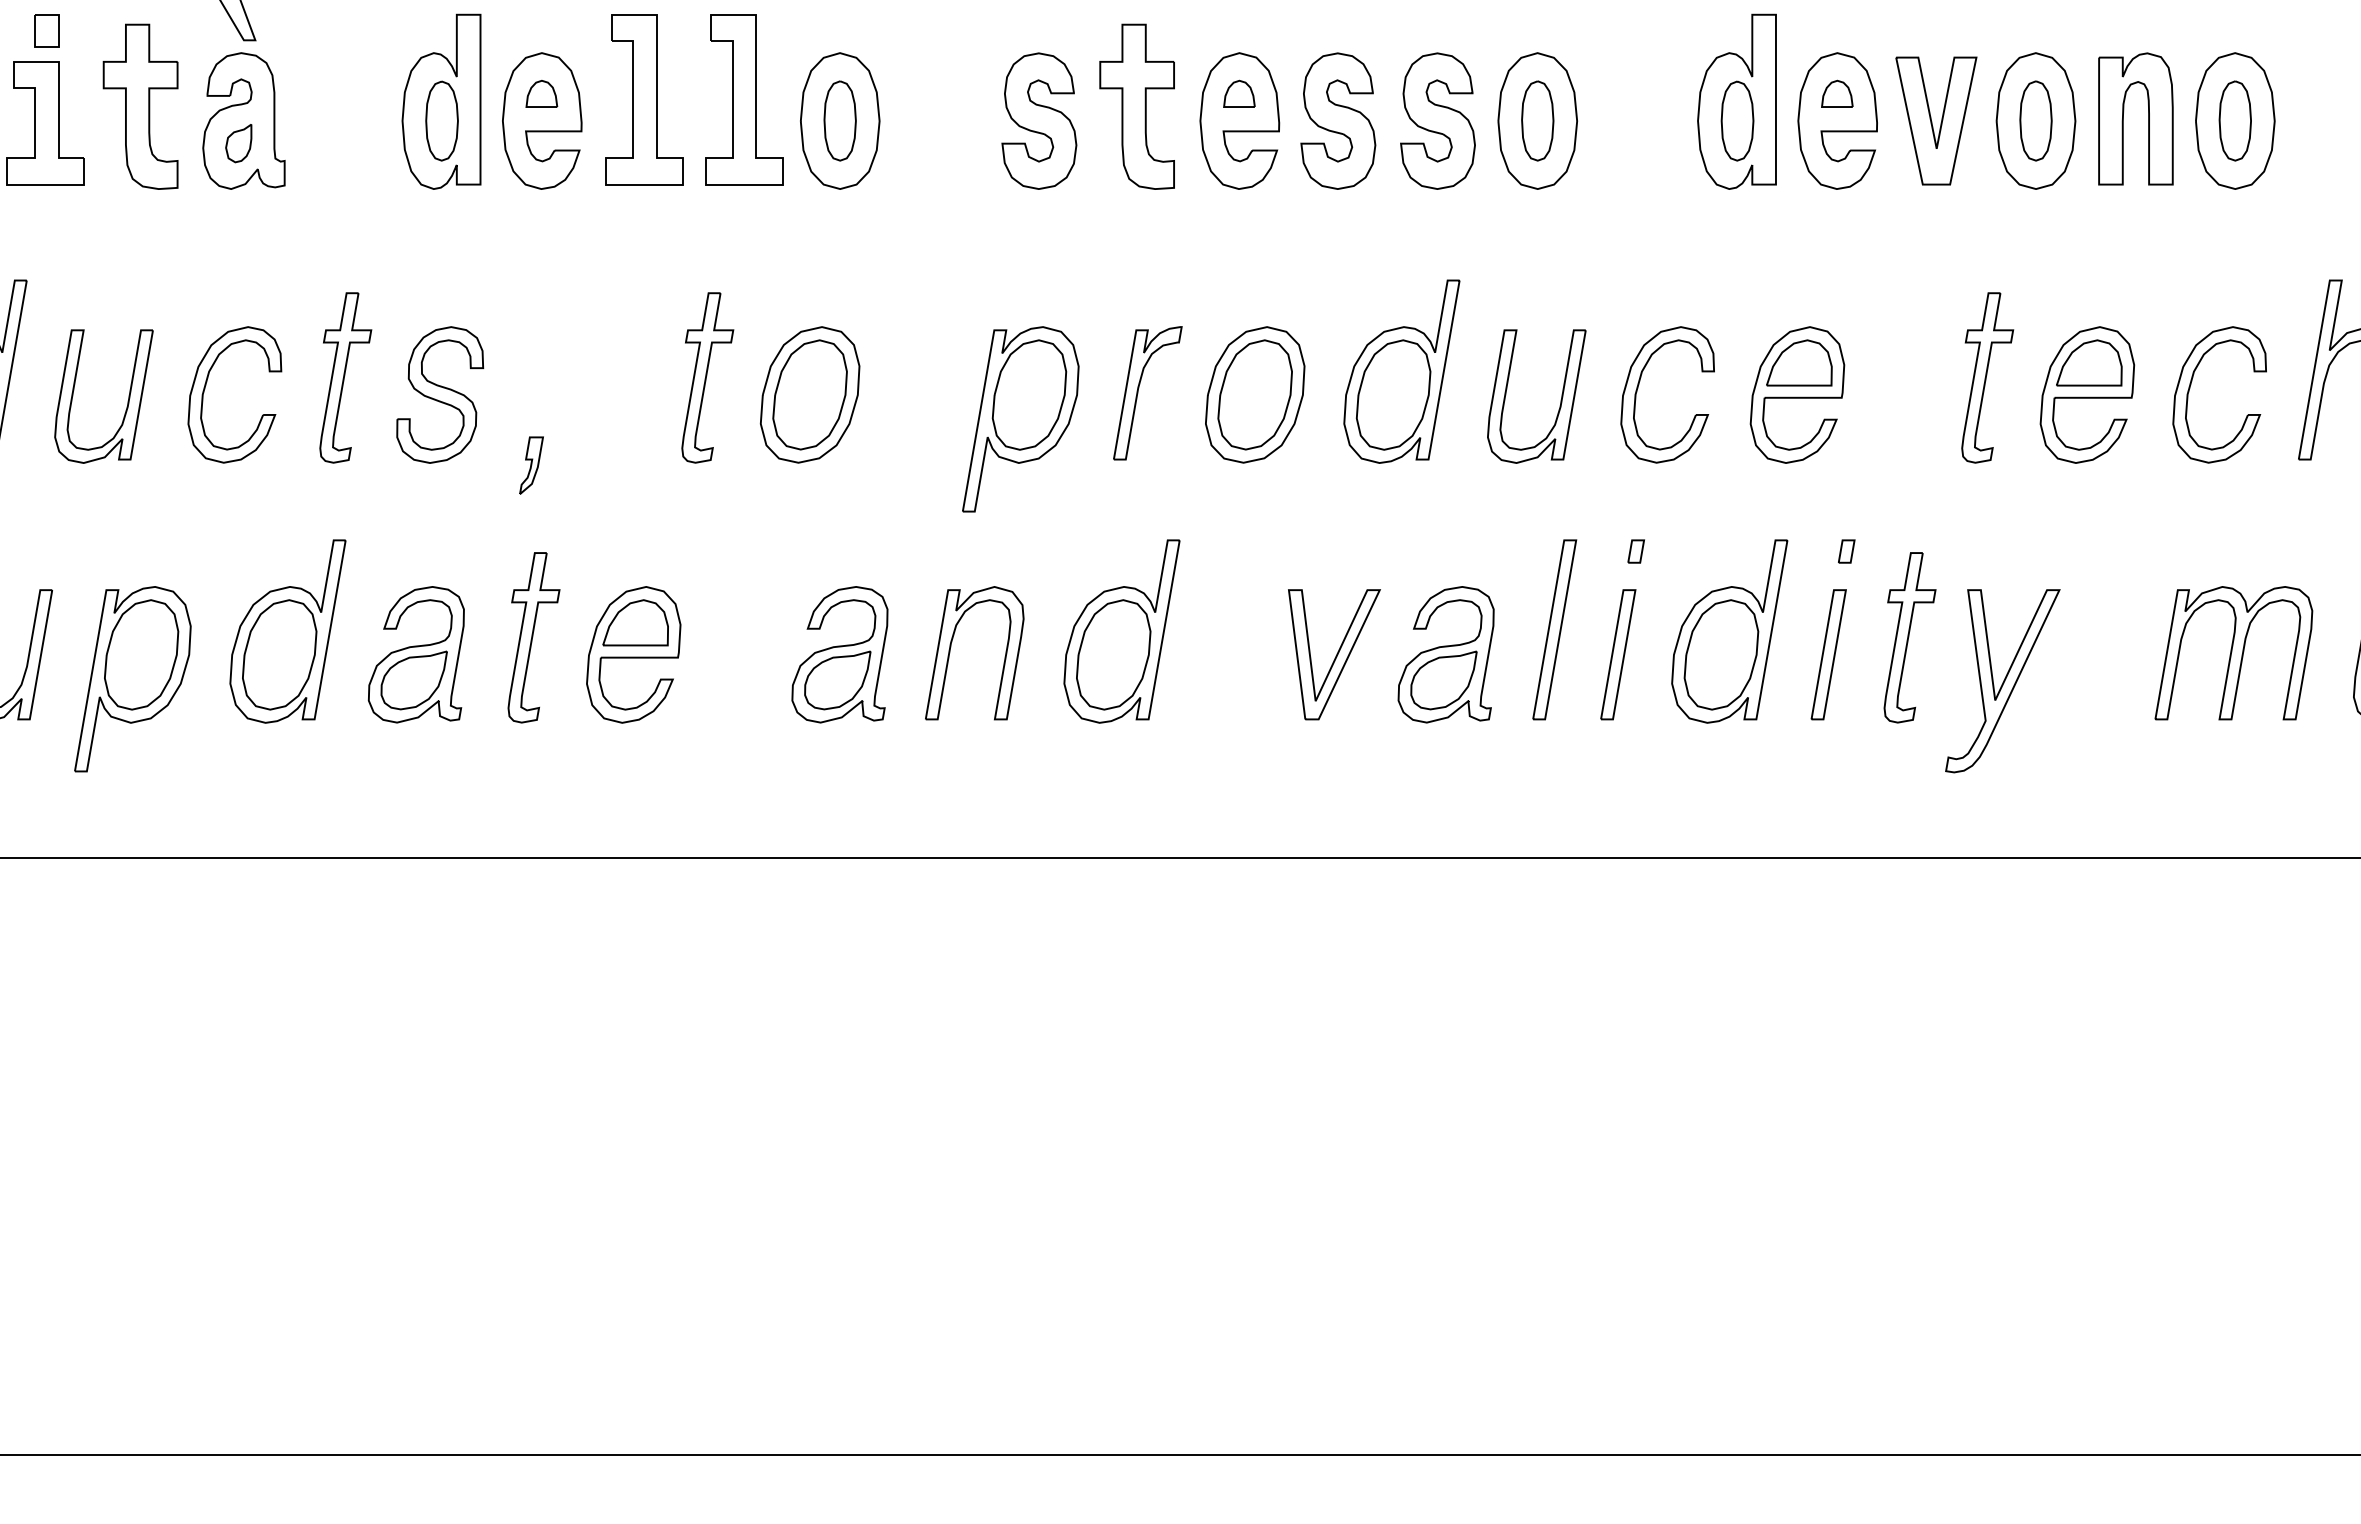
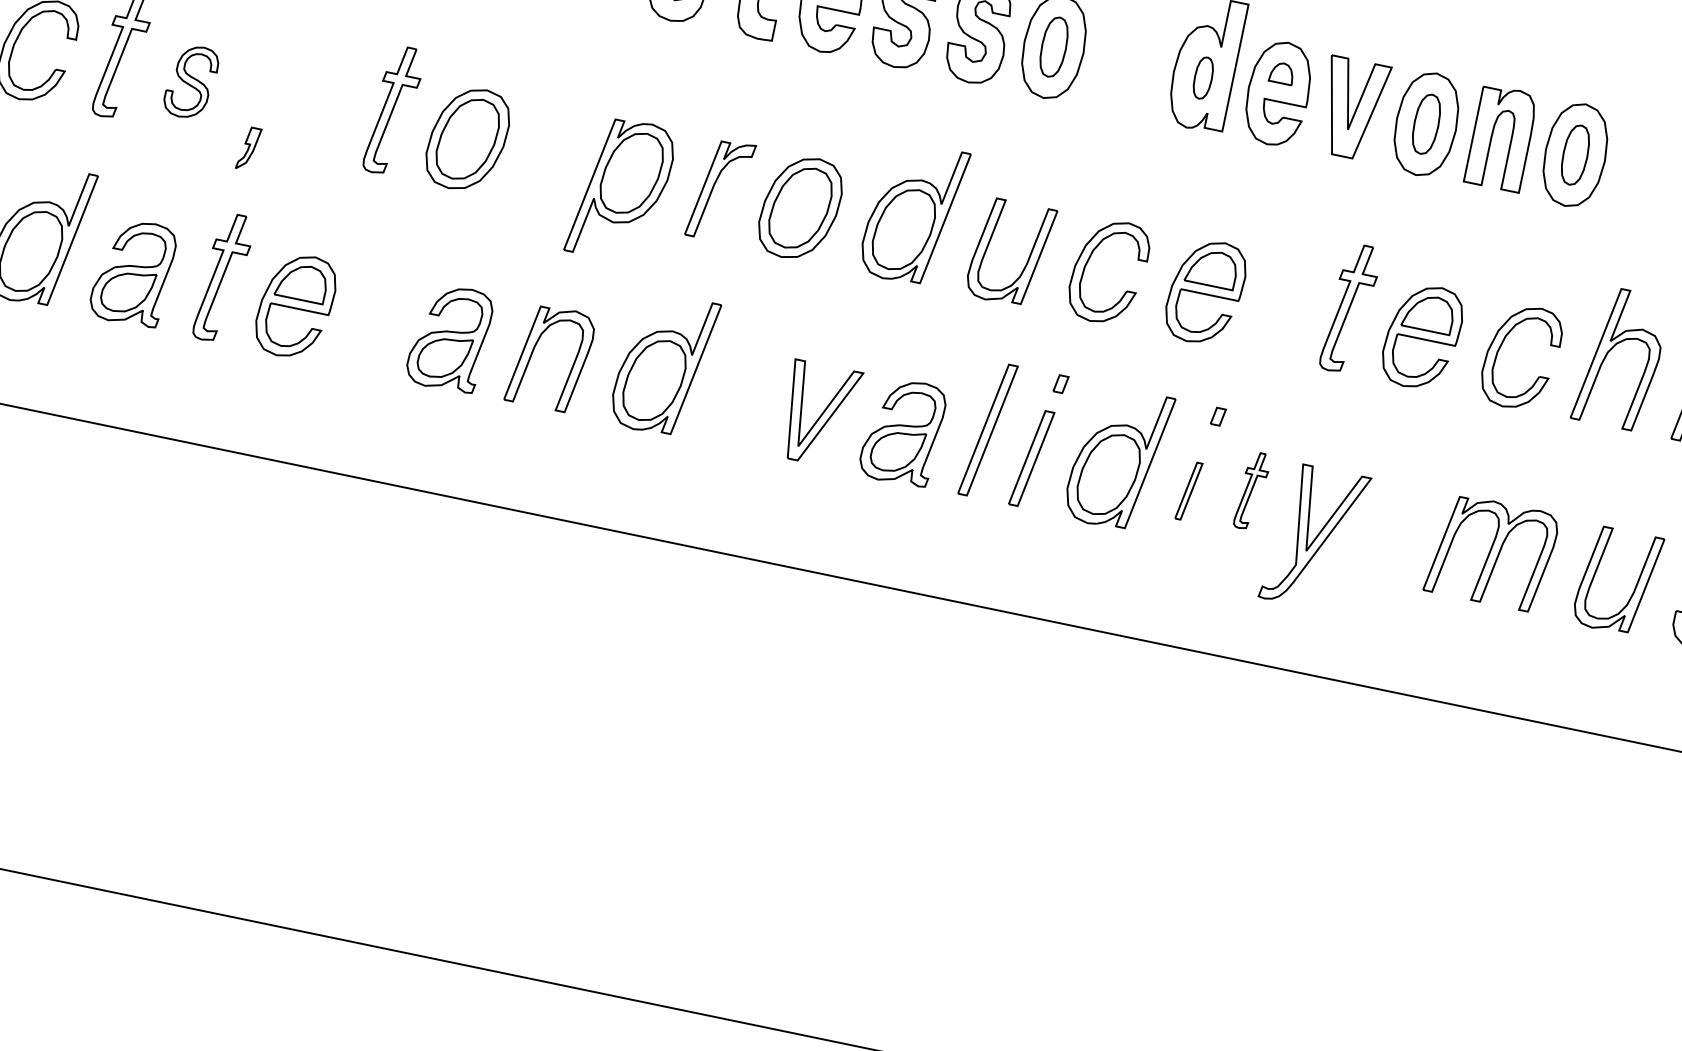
part: (1737, 120) -> (1203, 77), size x0.7
part: (440, 394) -> (191, 81), size x0.7
part: (1909, 637) -> (1251, 490), size x0.6
part: (1828, 654) -> (1188, 490), size x0.6

